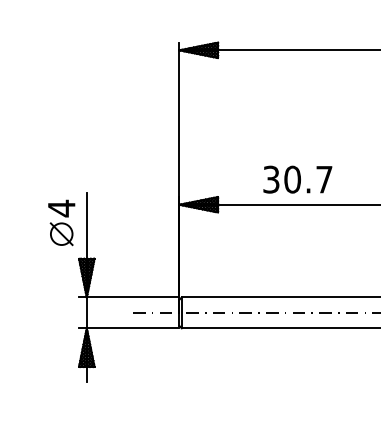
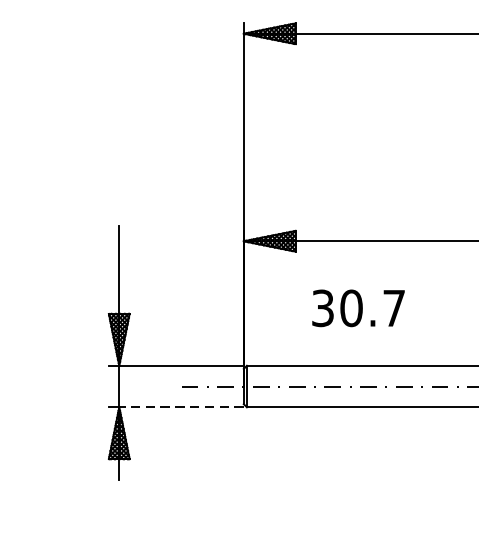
text: (297, 179) -> (358, 308), moved
part: (61, 222) -> (85, 265), removed
line: (132, 328) -> (180, 407), solid -> dashed

